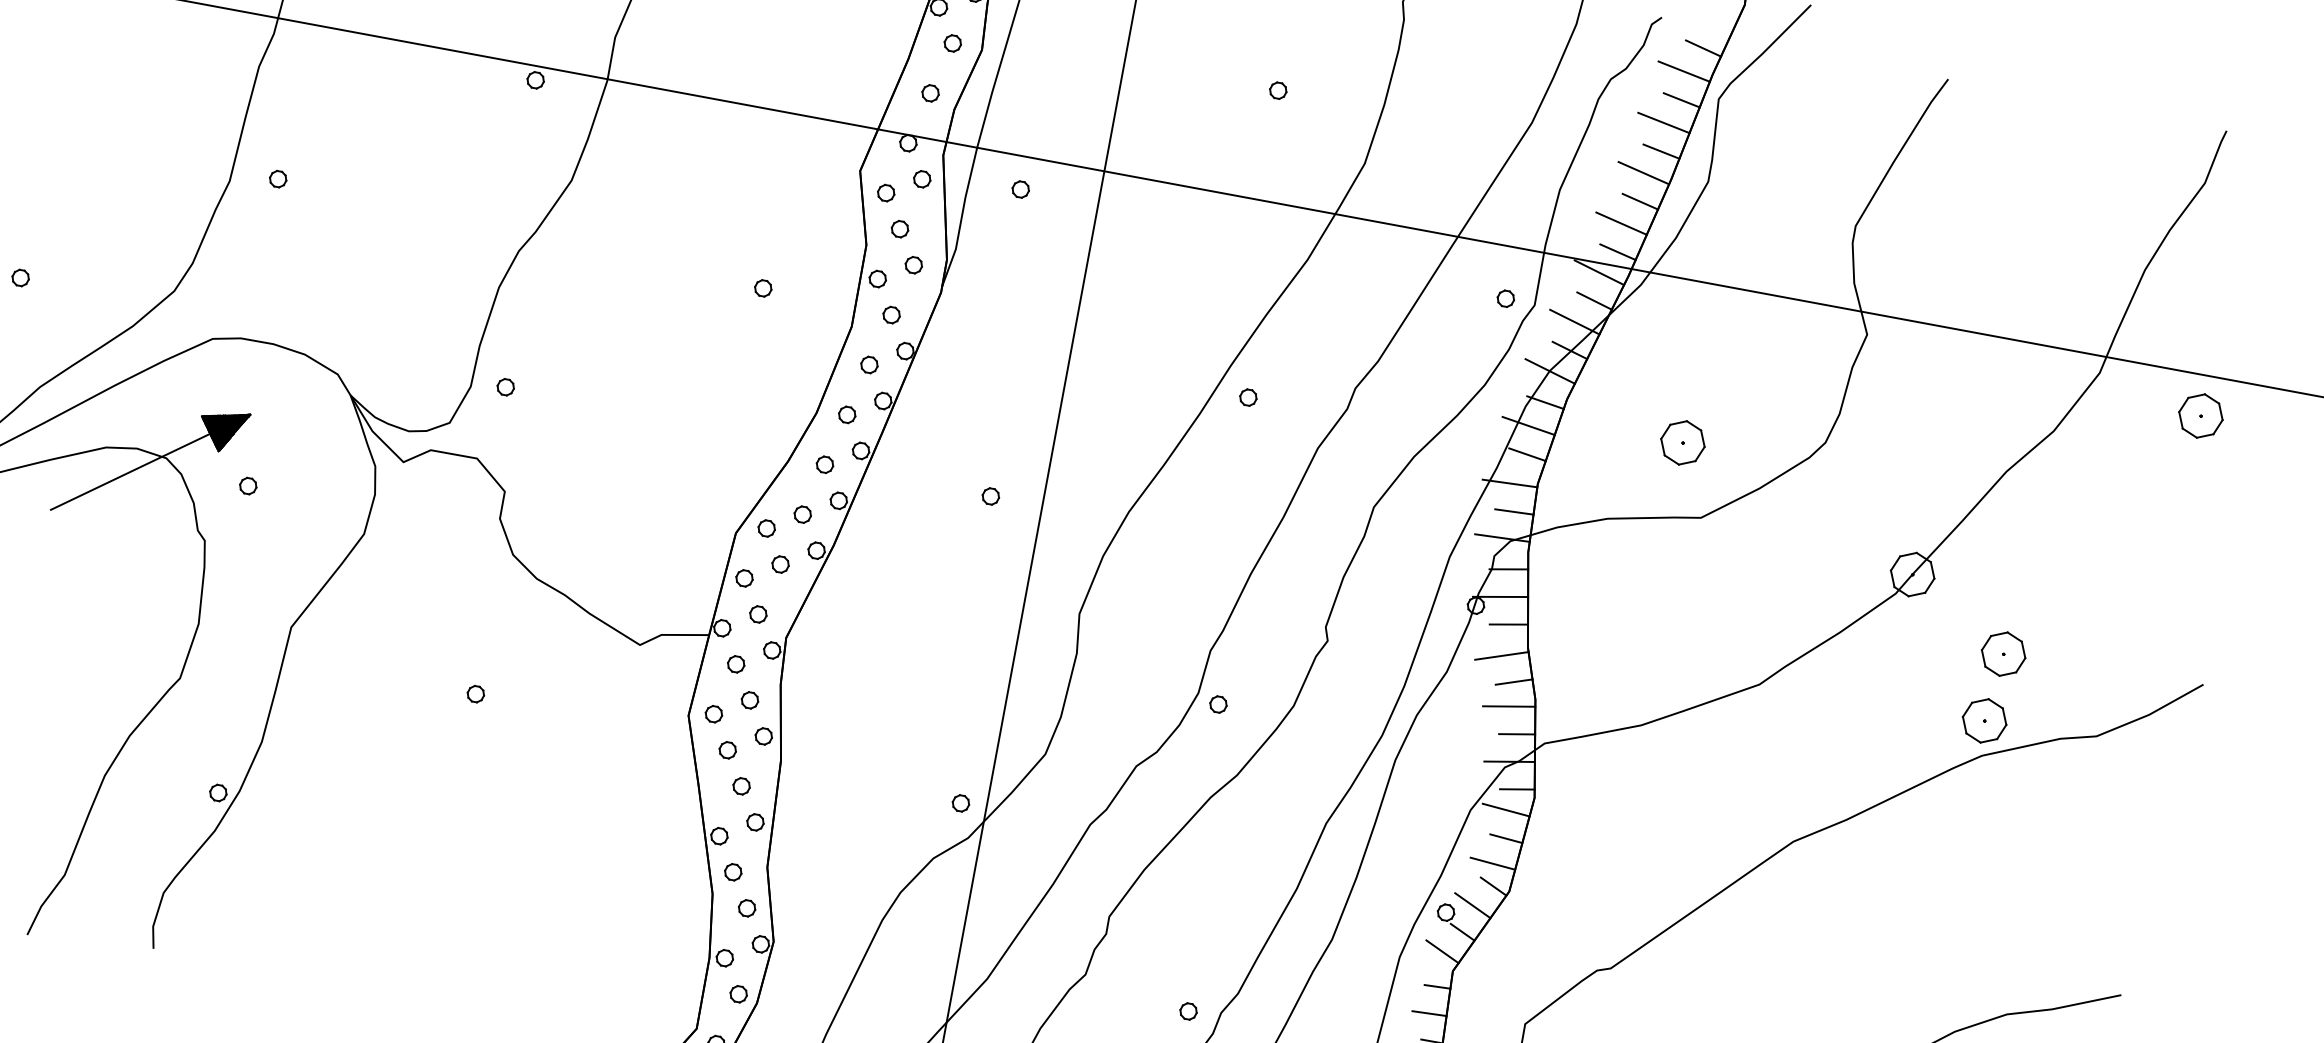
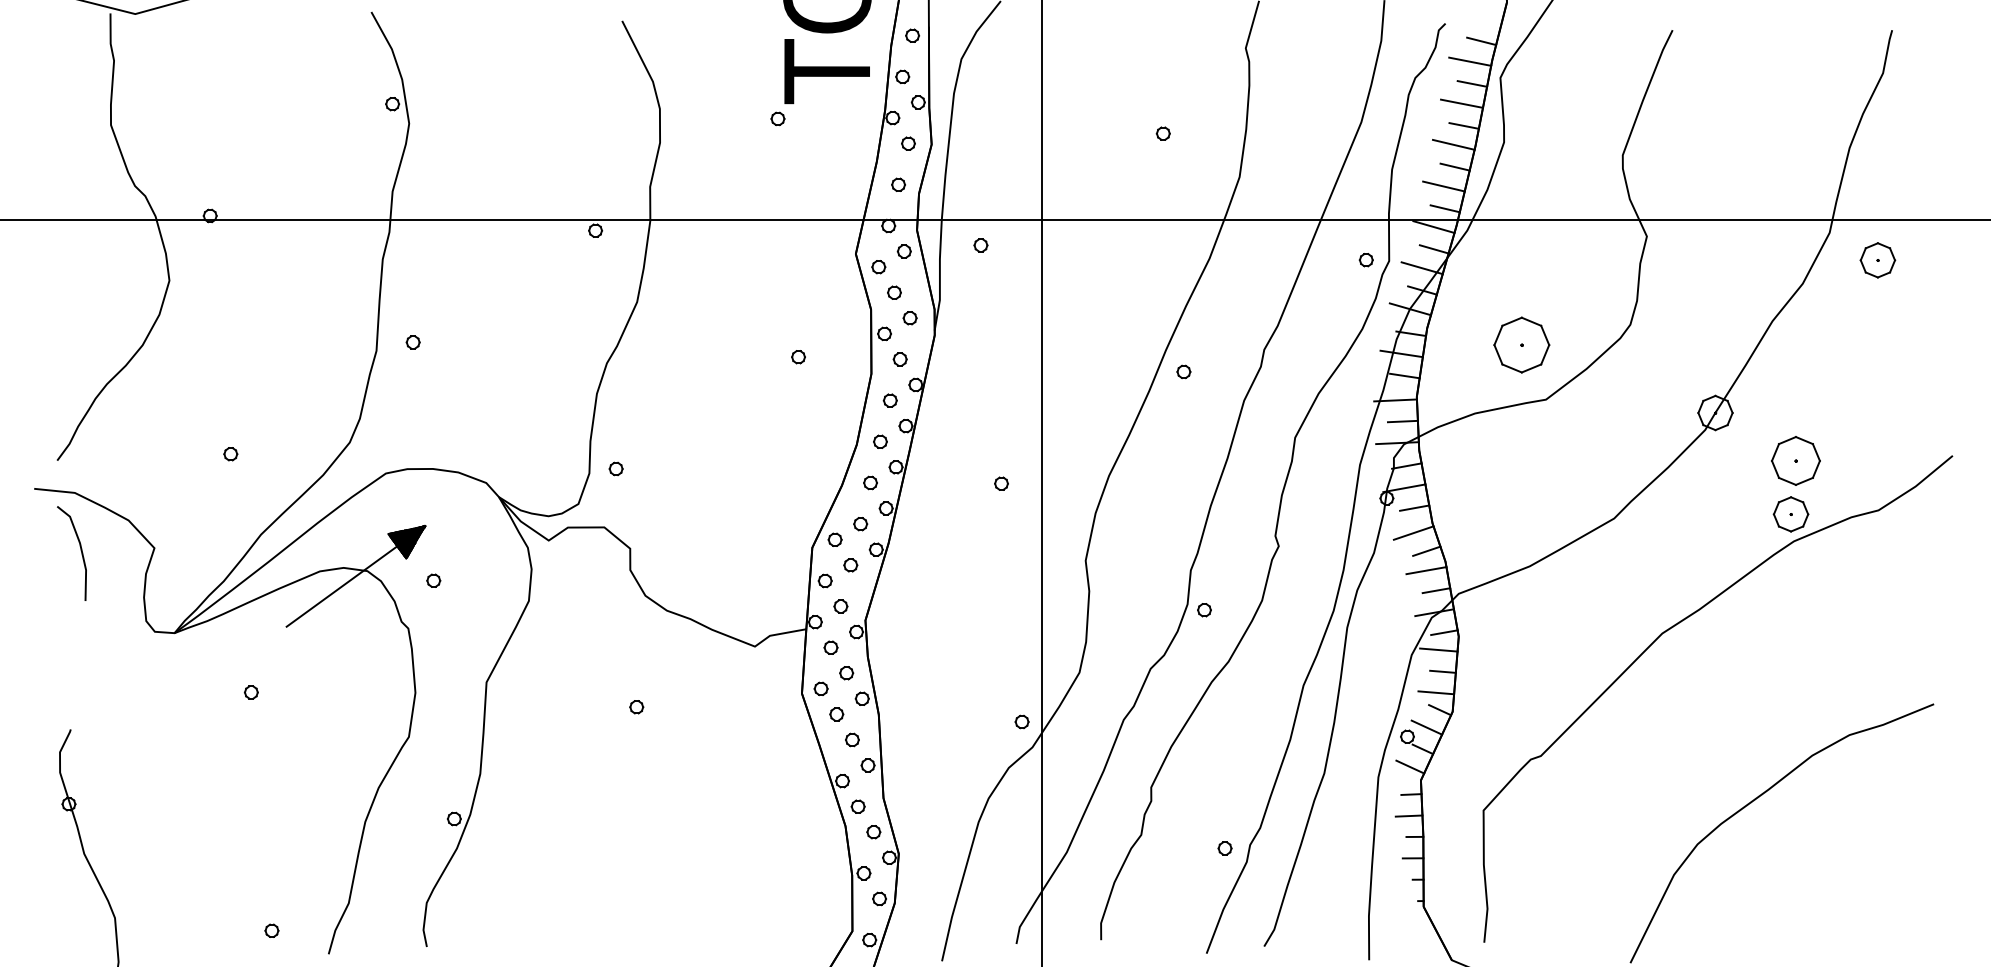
part: (2200, 416) -> (1877, 260), moved
part: (1682, 442) -> (1521, 344), size x1.6
part: (2004, 653) -> (1796, 460), size x1.4

